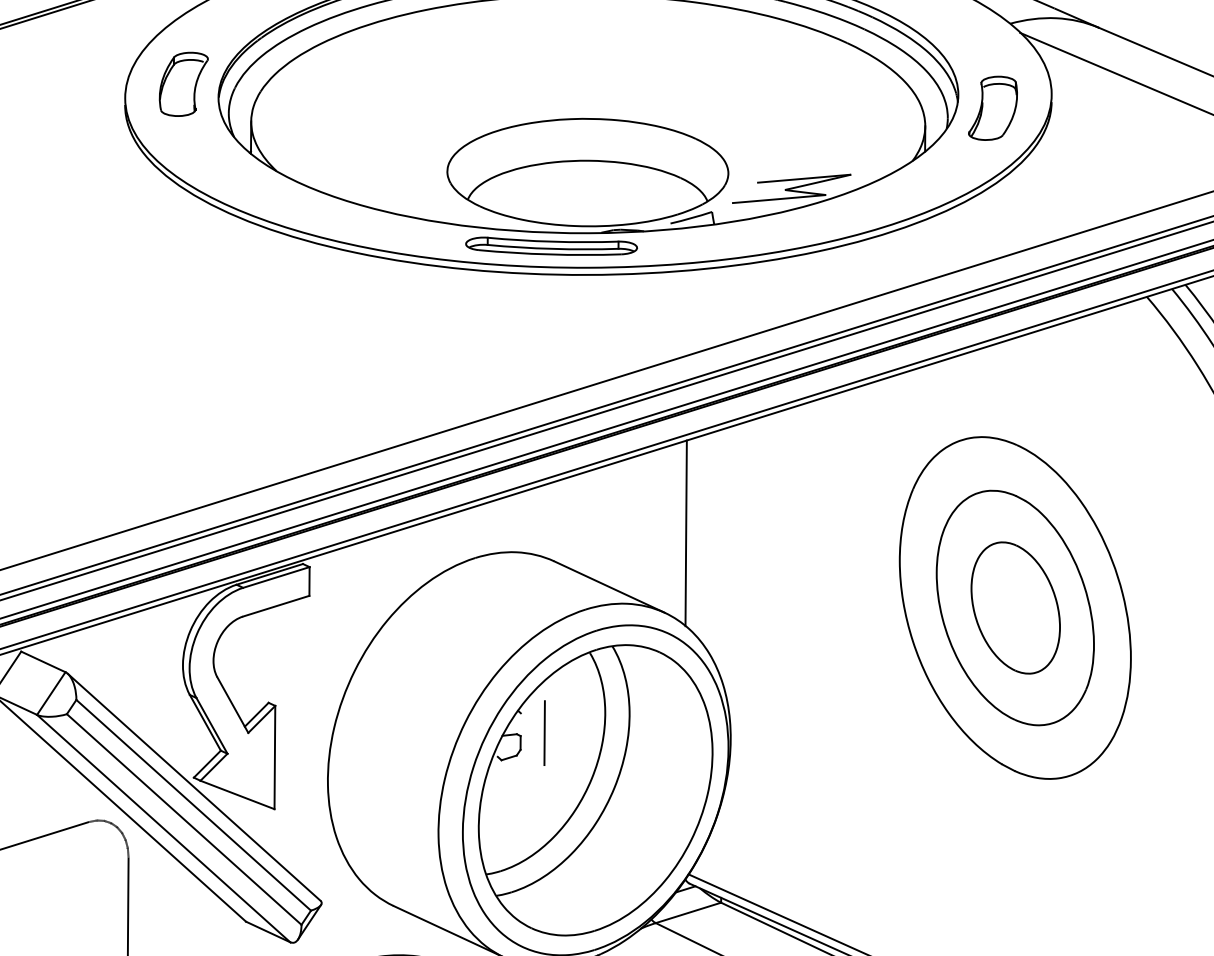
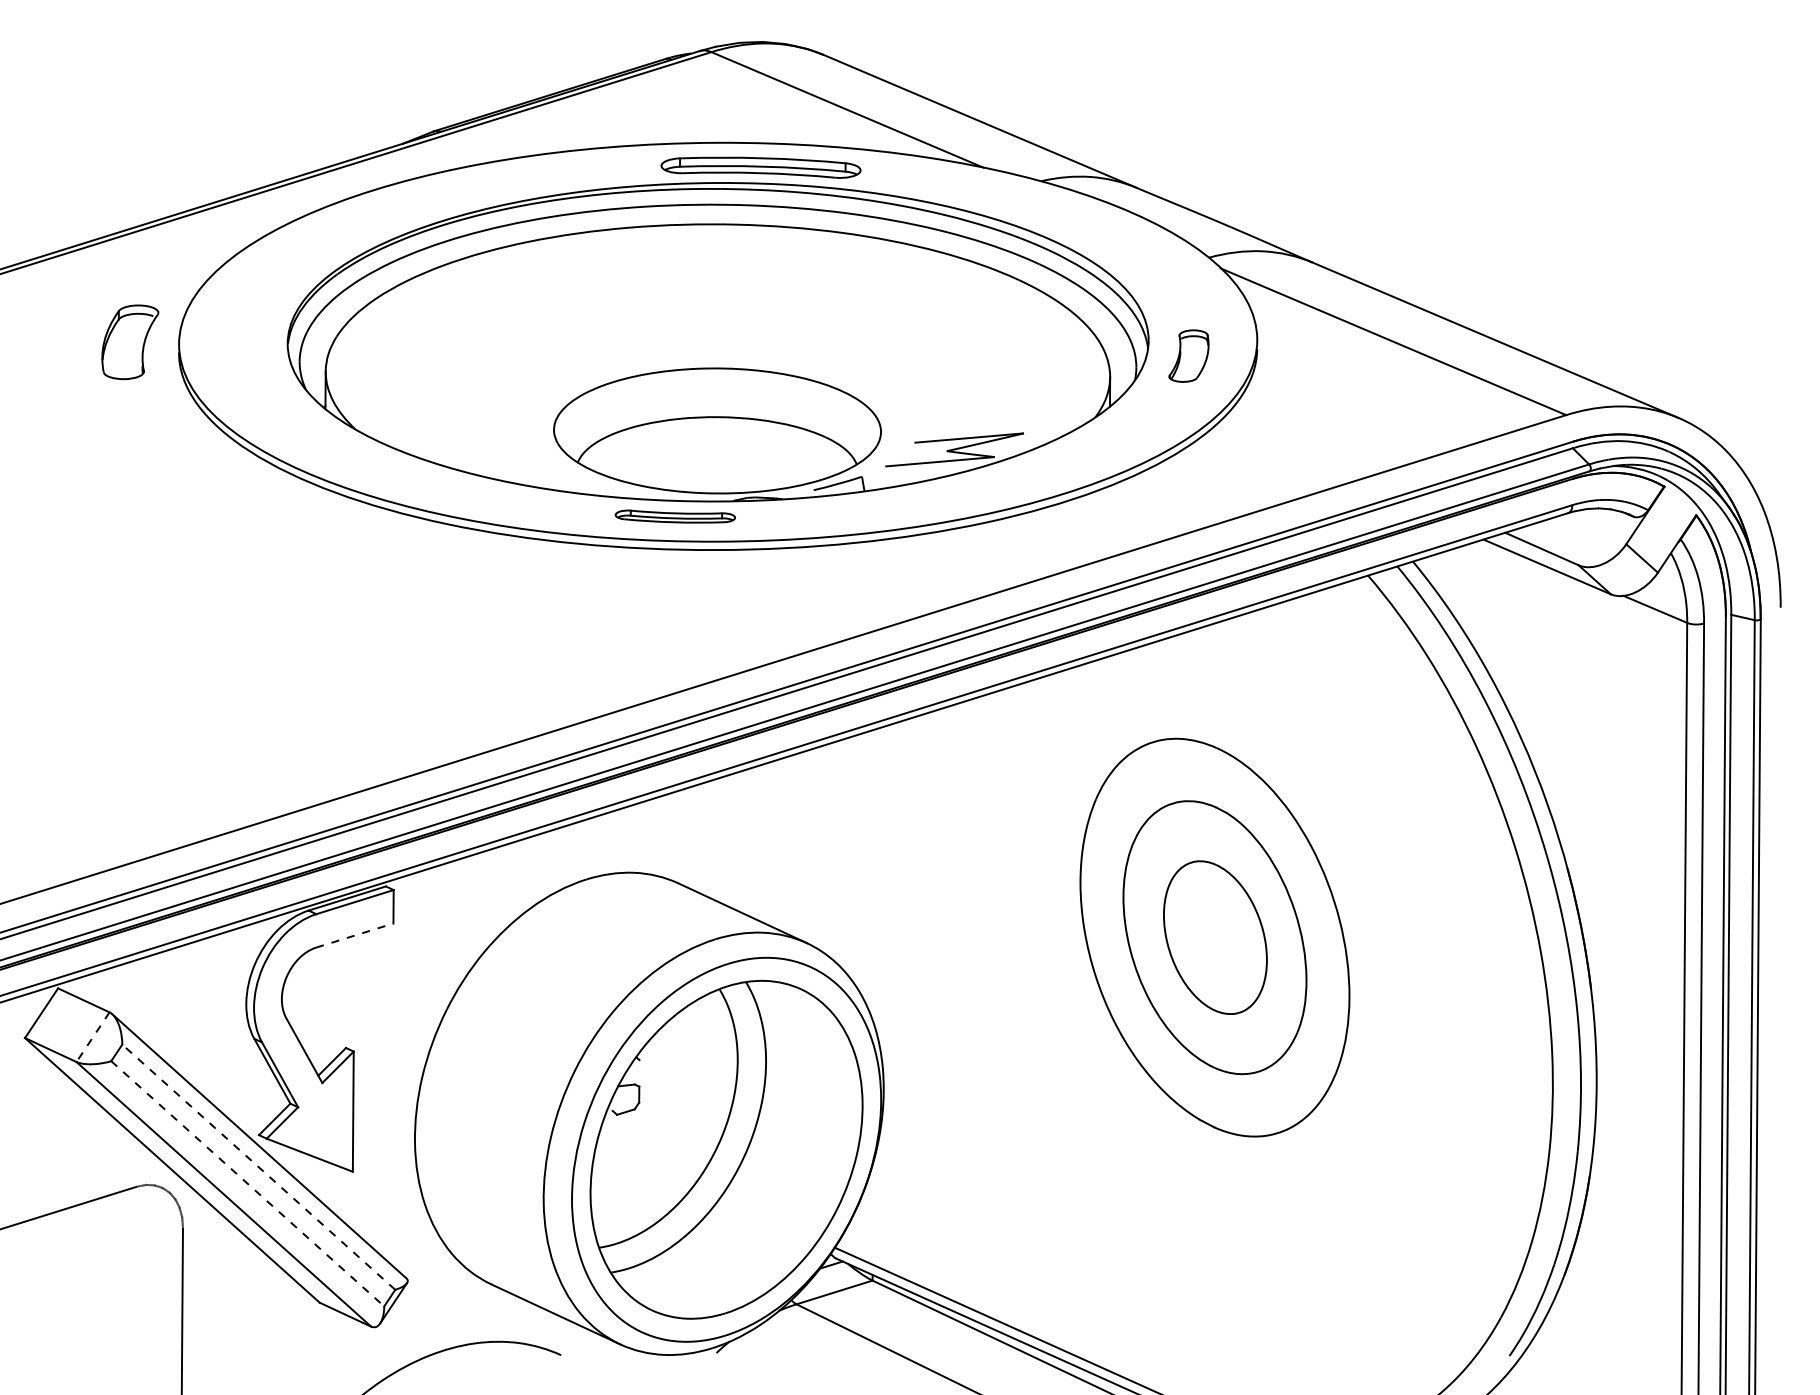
part: (184, 84) -> (130, 342), moved
part: (992, 107) -> (1188, 355), size x0.7
part: (551, 246) -> (675, 516), size x0.6
line: (685, 533) -> (831, 850), removed
line: (276, 606) -> (355, 935), solid -> dashed
line: (51, 693) -> (93, 1037), solid -> dashed
line: (544, 733) -> (666, 1083), removed
line: (193, 804) -> (258, 1166), solid -> dashed
line: (184, 820) -> (248, 1184), solid -> dashed

